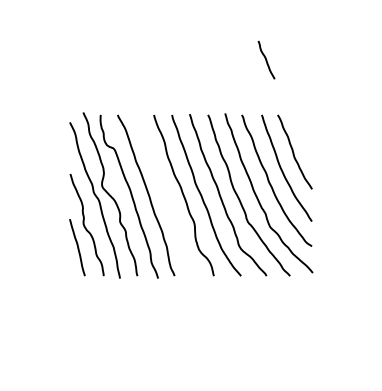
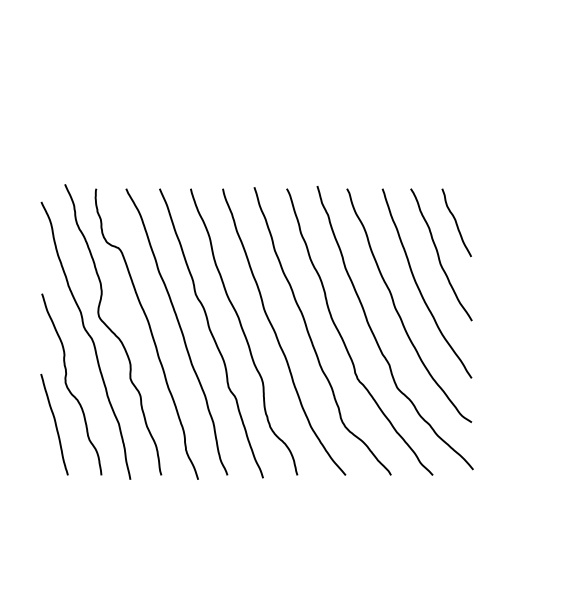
curve: (266, 59) -> (456, 221), moved
curve: (165, 195) -> (211, 331), added

